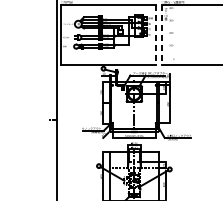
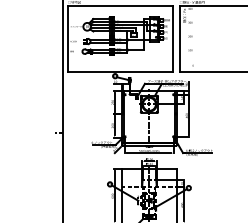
line: (156, 35) -> (173, 39), dashed -> solid
line: (161, 35) -> (179, 39), dashed -> solid

